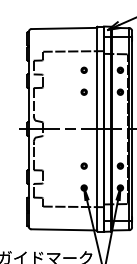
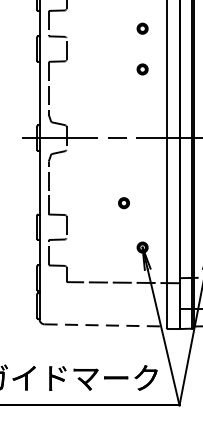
part: (83, 165) -> (122, 201), moved
line: (64, 229) -> (106, 324), solid -> dashed

